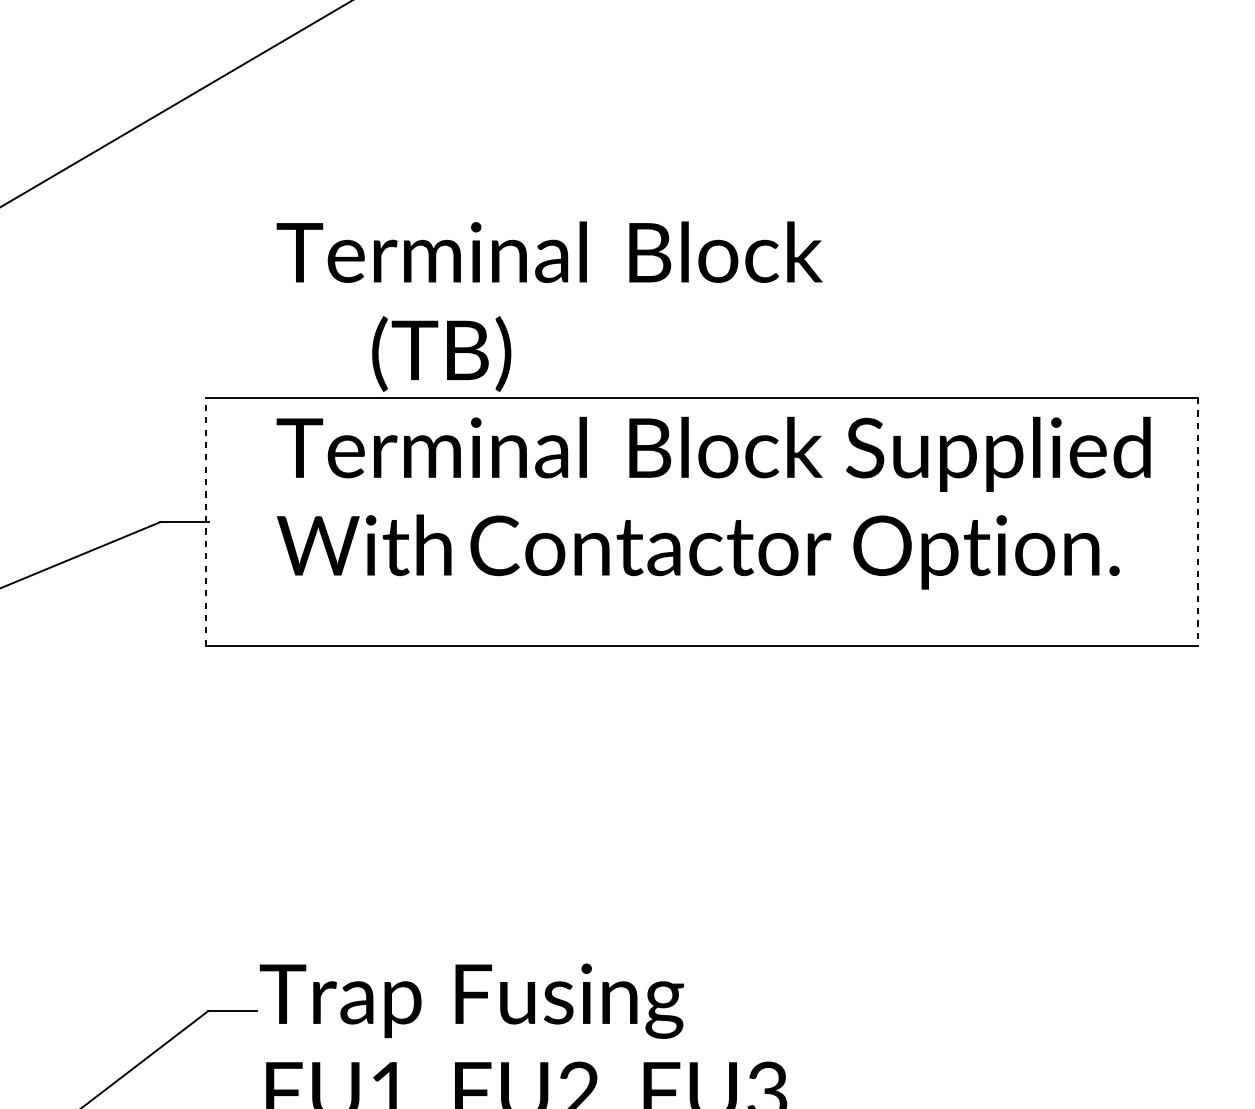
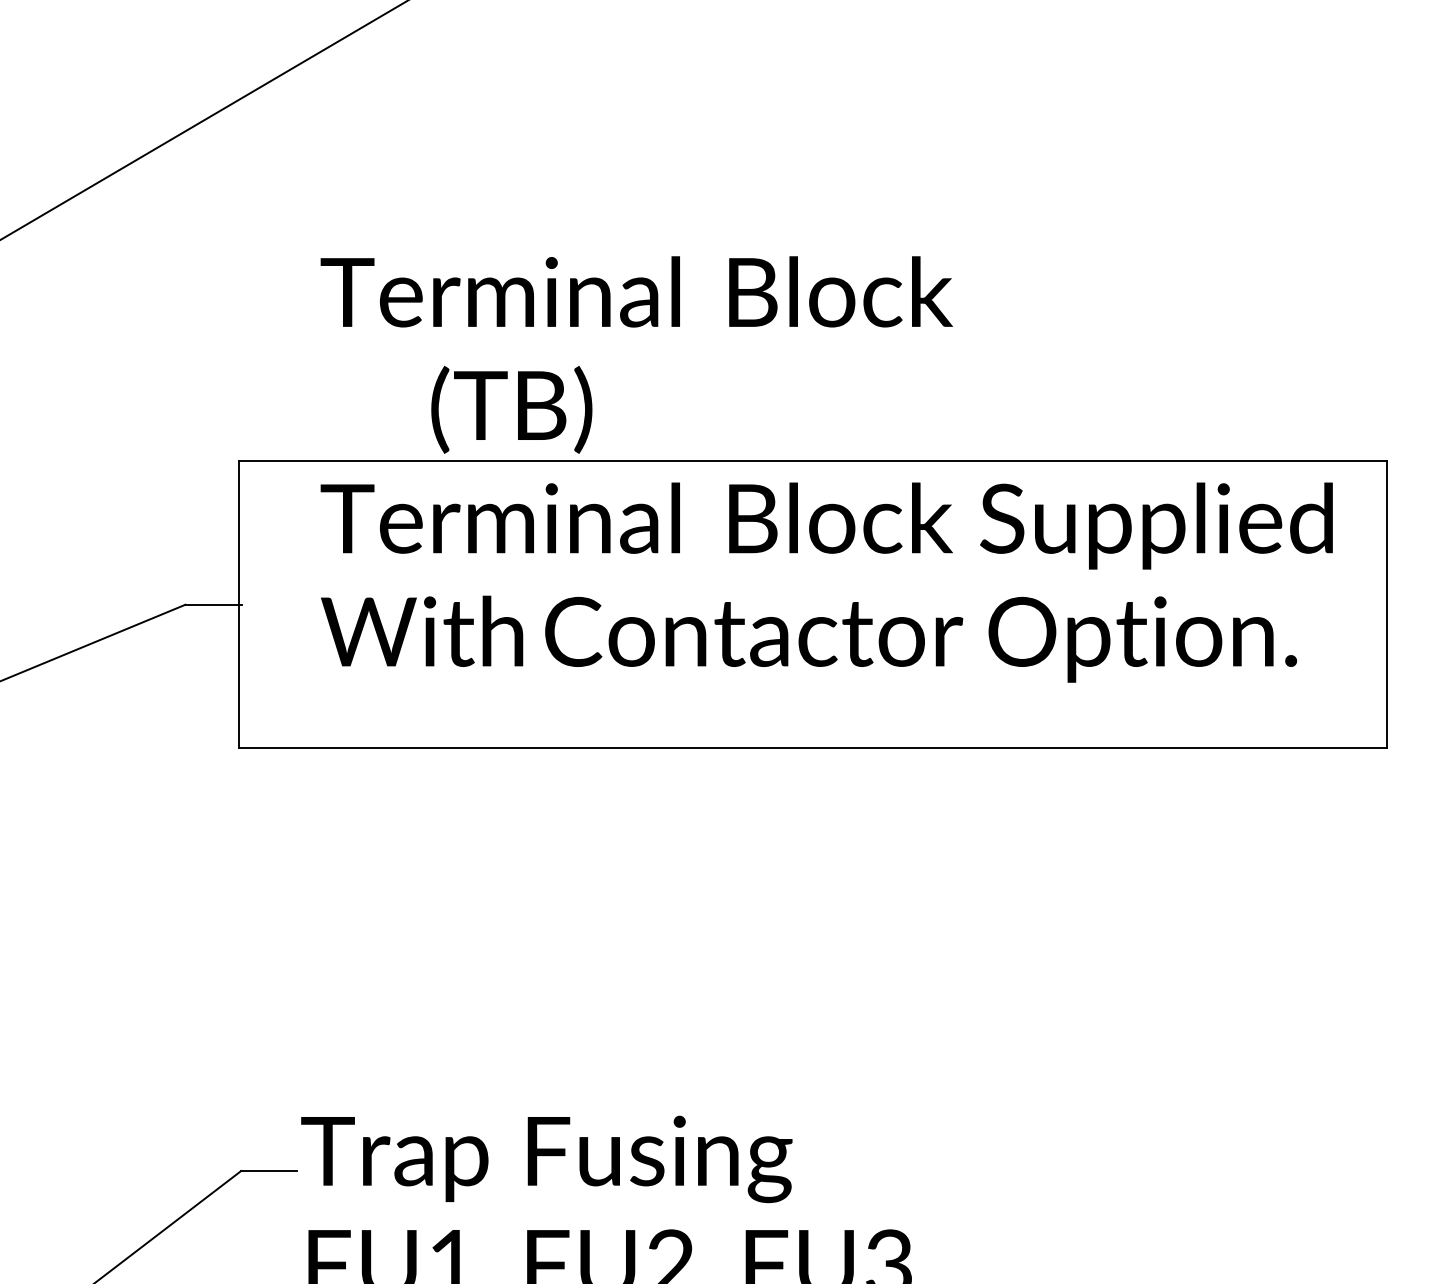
line: (206, 522) -> (239, 604), dashed -> solid
line: (1197, 522) -> (1387, 604), dashed -> solid

